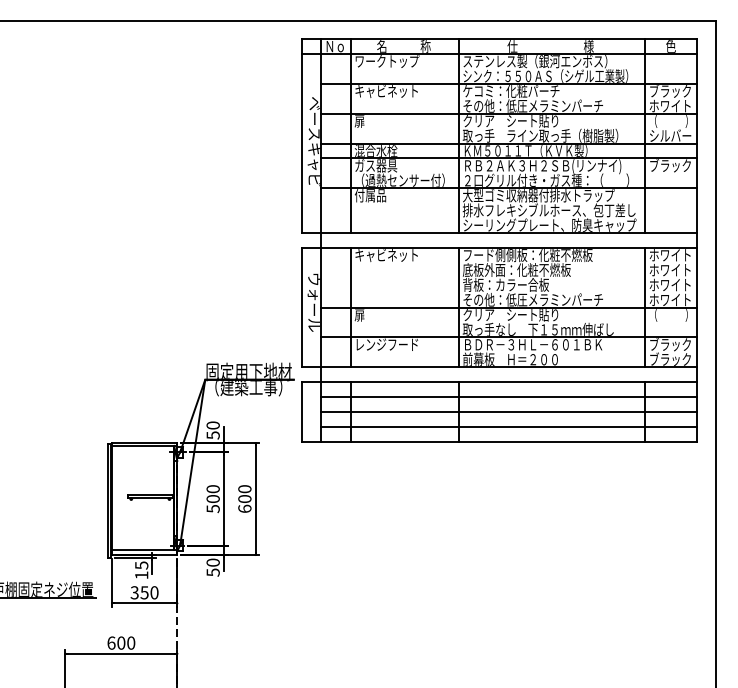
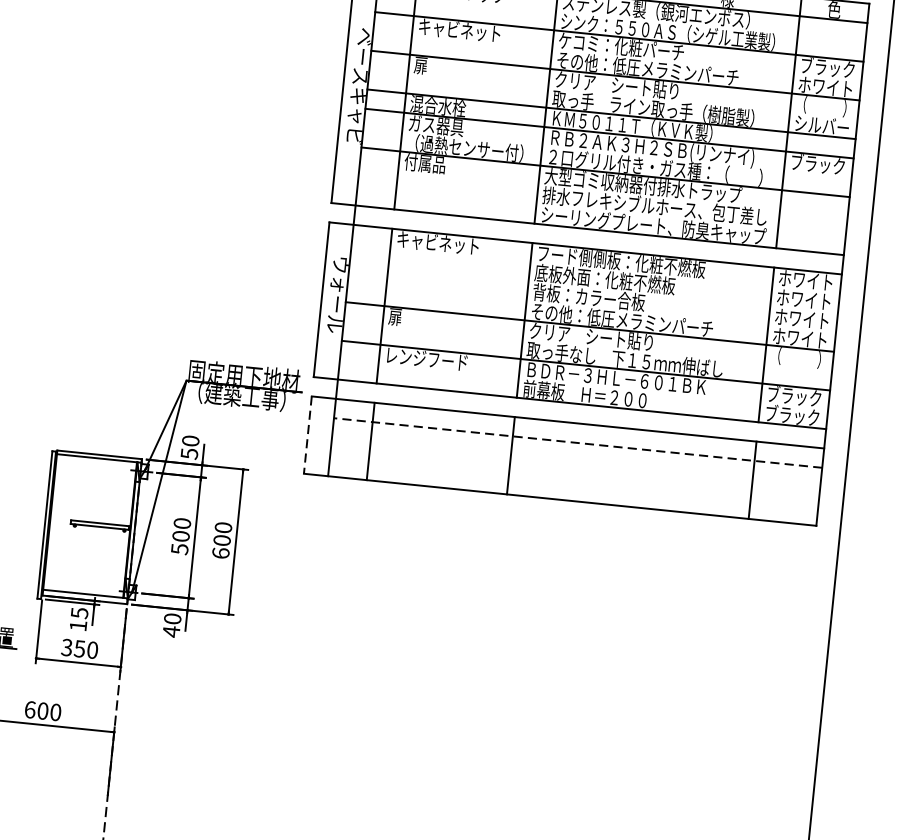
line: (508, 396) -> (577, 442), solid -> dashed
line: (302, 411) -> (308, 434), solid -> dashed
line: (508, 411) -> (575, 461), removed
line: (508, 426) -> (573, 481), removed
text: (212, 572) -> (170, 631), 50 -> 40

